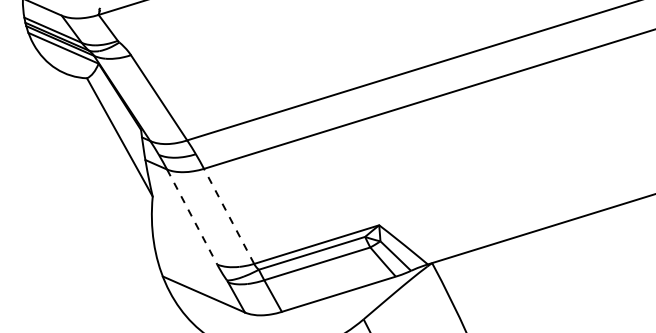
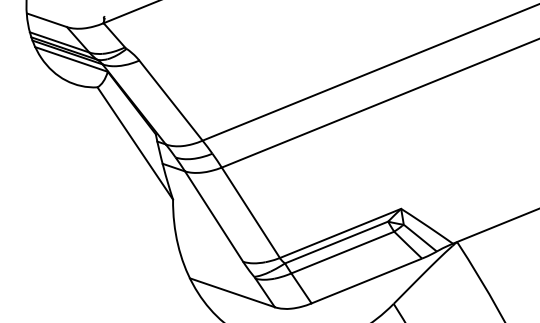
line: (229, 216) -> (251, 212), dashed -> solid
line: (192, 217) -> (214, 217), dashed -> solid

